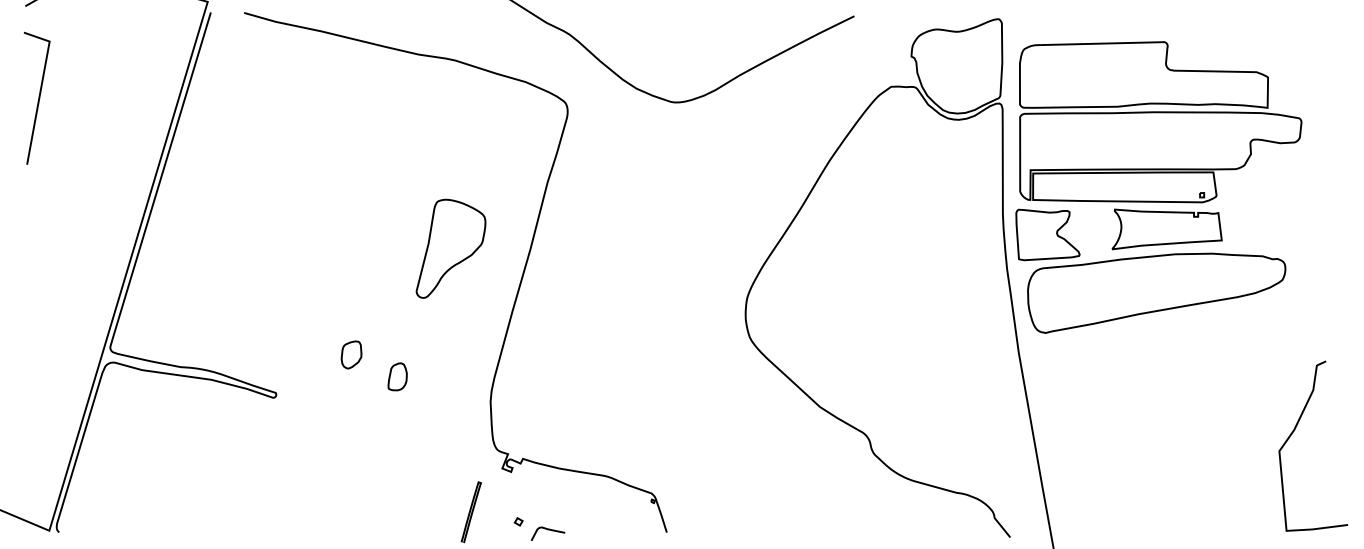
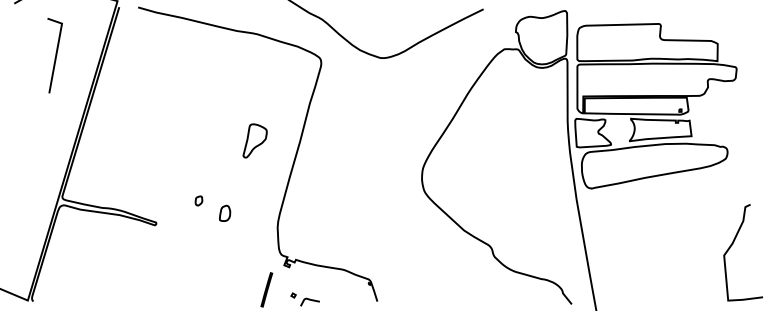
line: (38, 97) -> (55, 55), moved
part: (449, 248) -> (254, 140), size x0.6
part: (350, 353) -> (198, 200), size x0.6

